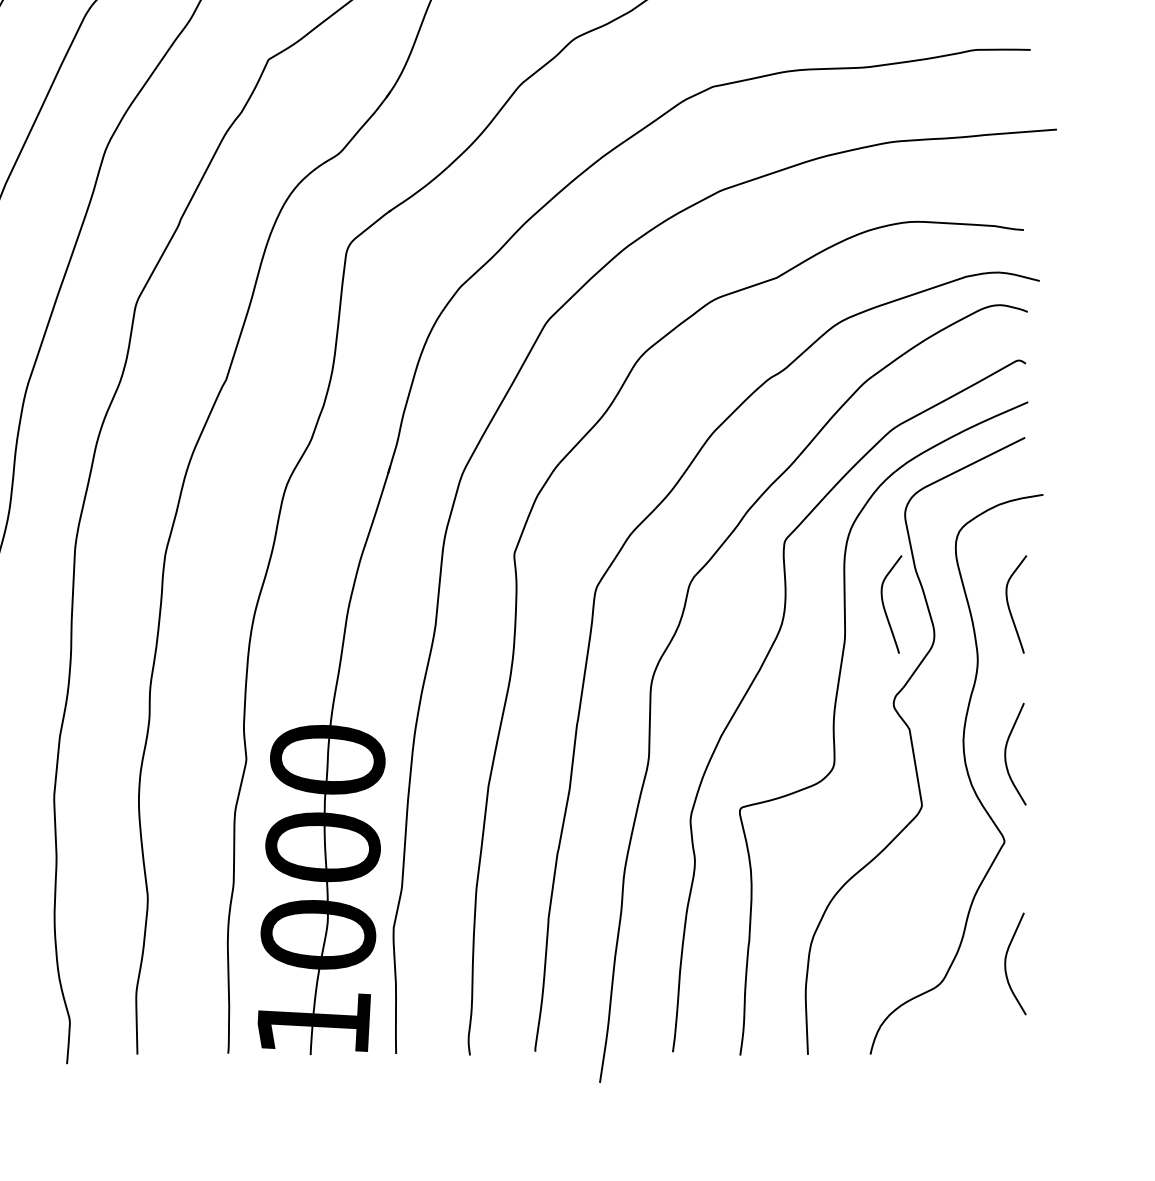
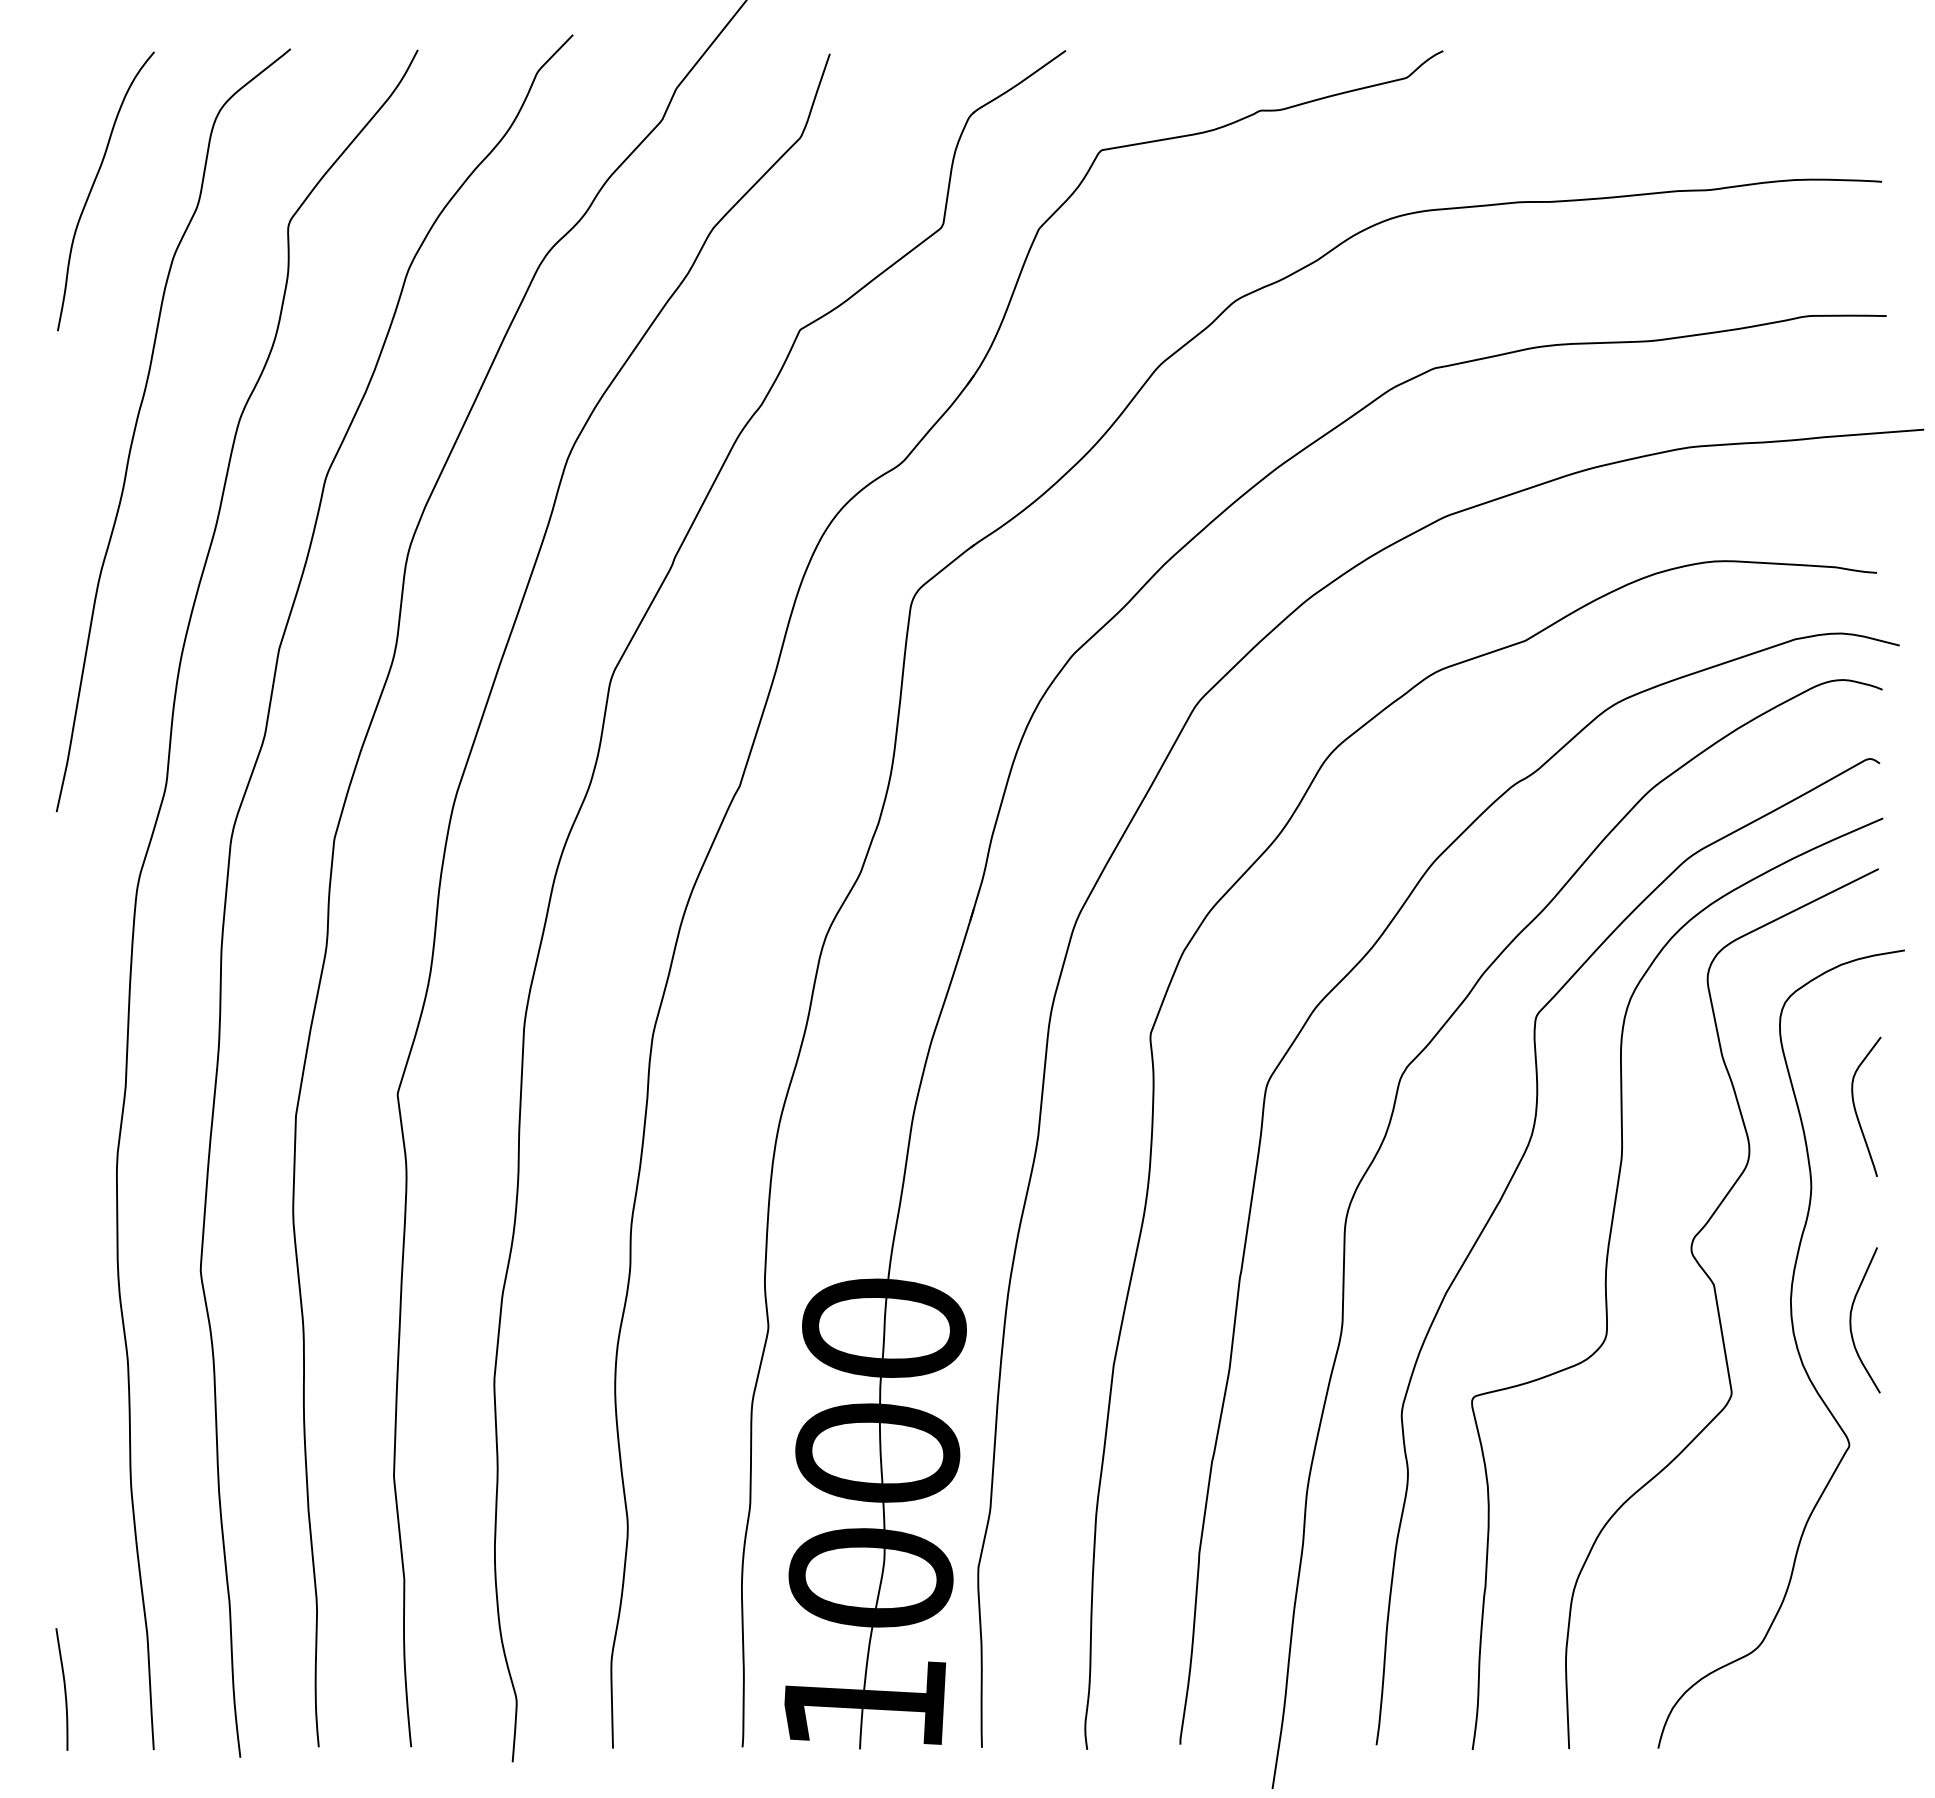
curve: (884, 607) -> (1678, 1110), removed
curve: (1005, 964) -> (1851, 1619), removed

